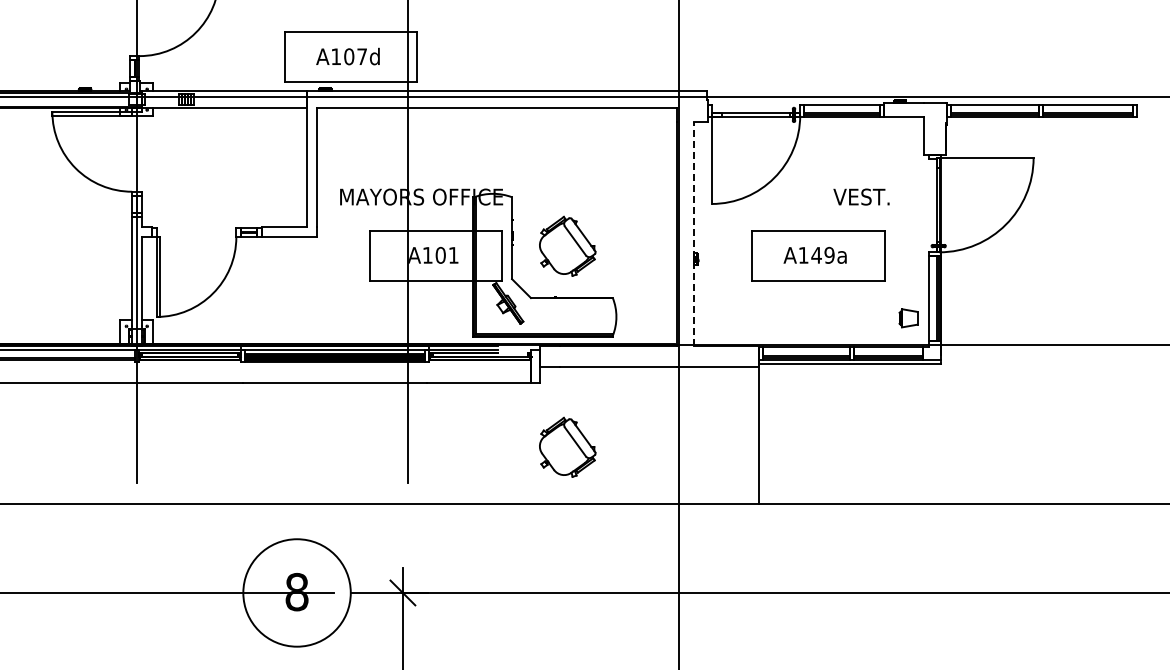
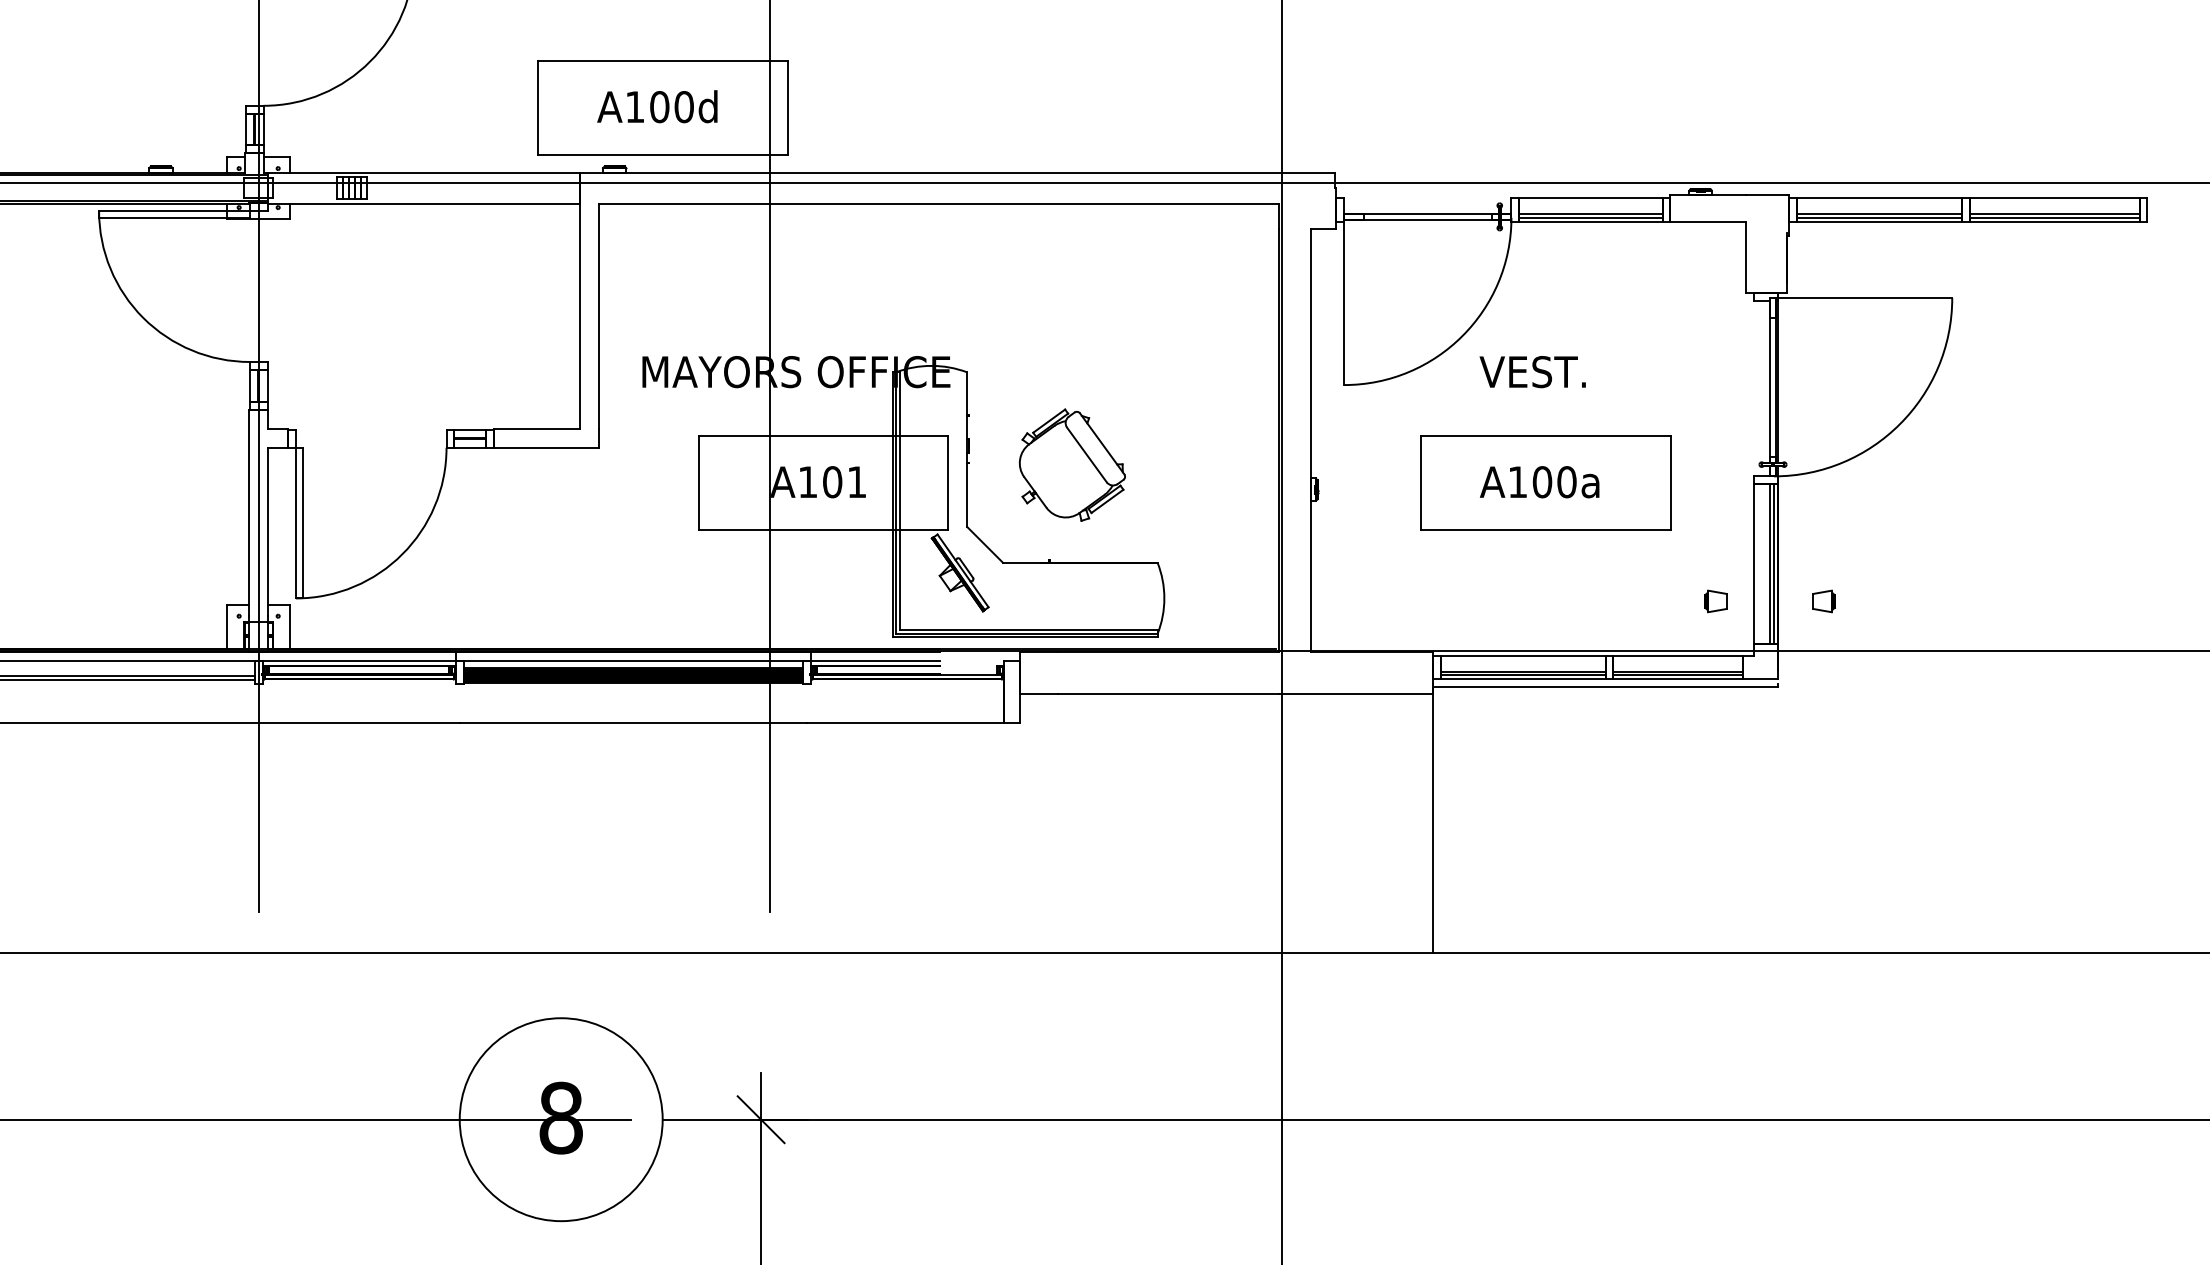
text: (362, 56) -> (684, 106), A107d -> A100d
text: (861, 196) -> (1532, 370), moved
line: (694, 233) -> (1311, 440), dashed -> solid
text: (822, 254) -> (1553, 480), A149a -> A100a
part: (908, 318) -> (1715, 601), size x0.62
part: (965, 318) -> (1823, 601), added
part: (567, 446) -> (1071, 843), removed

